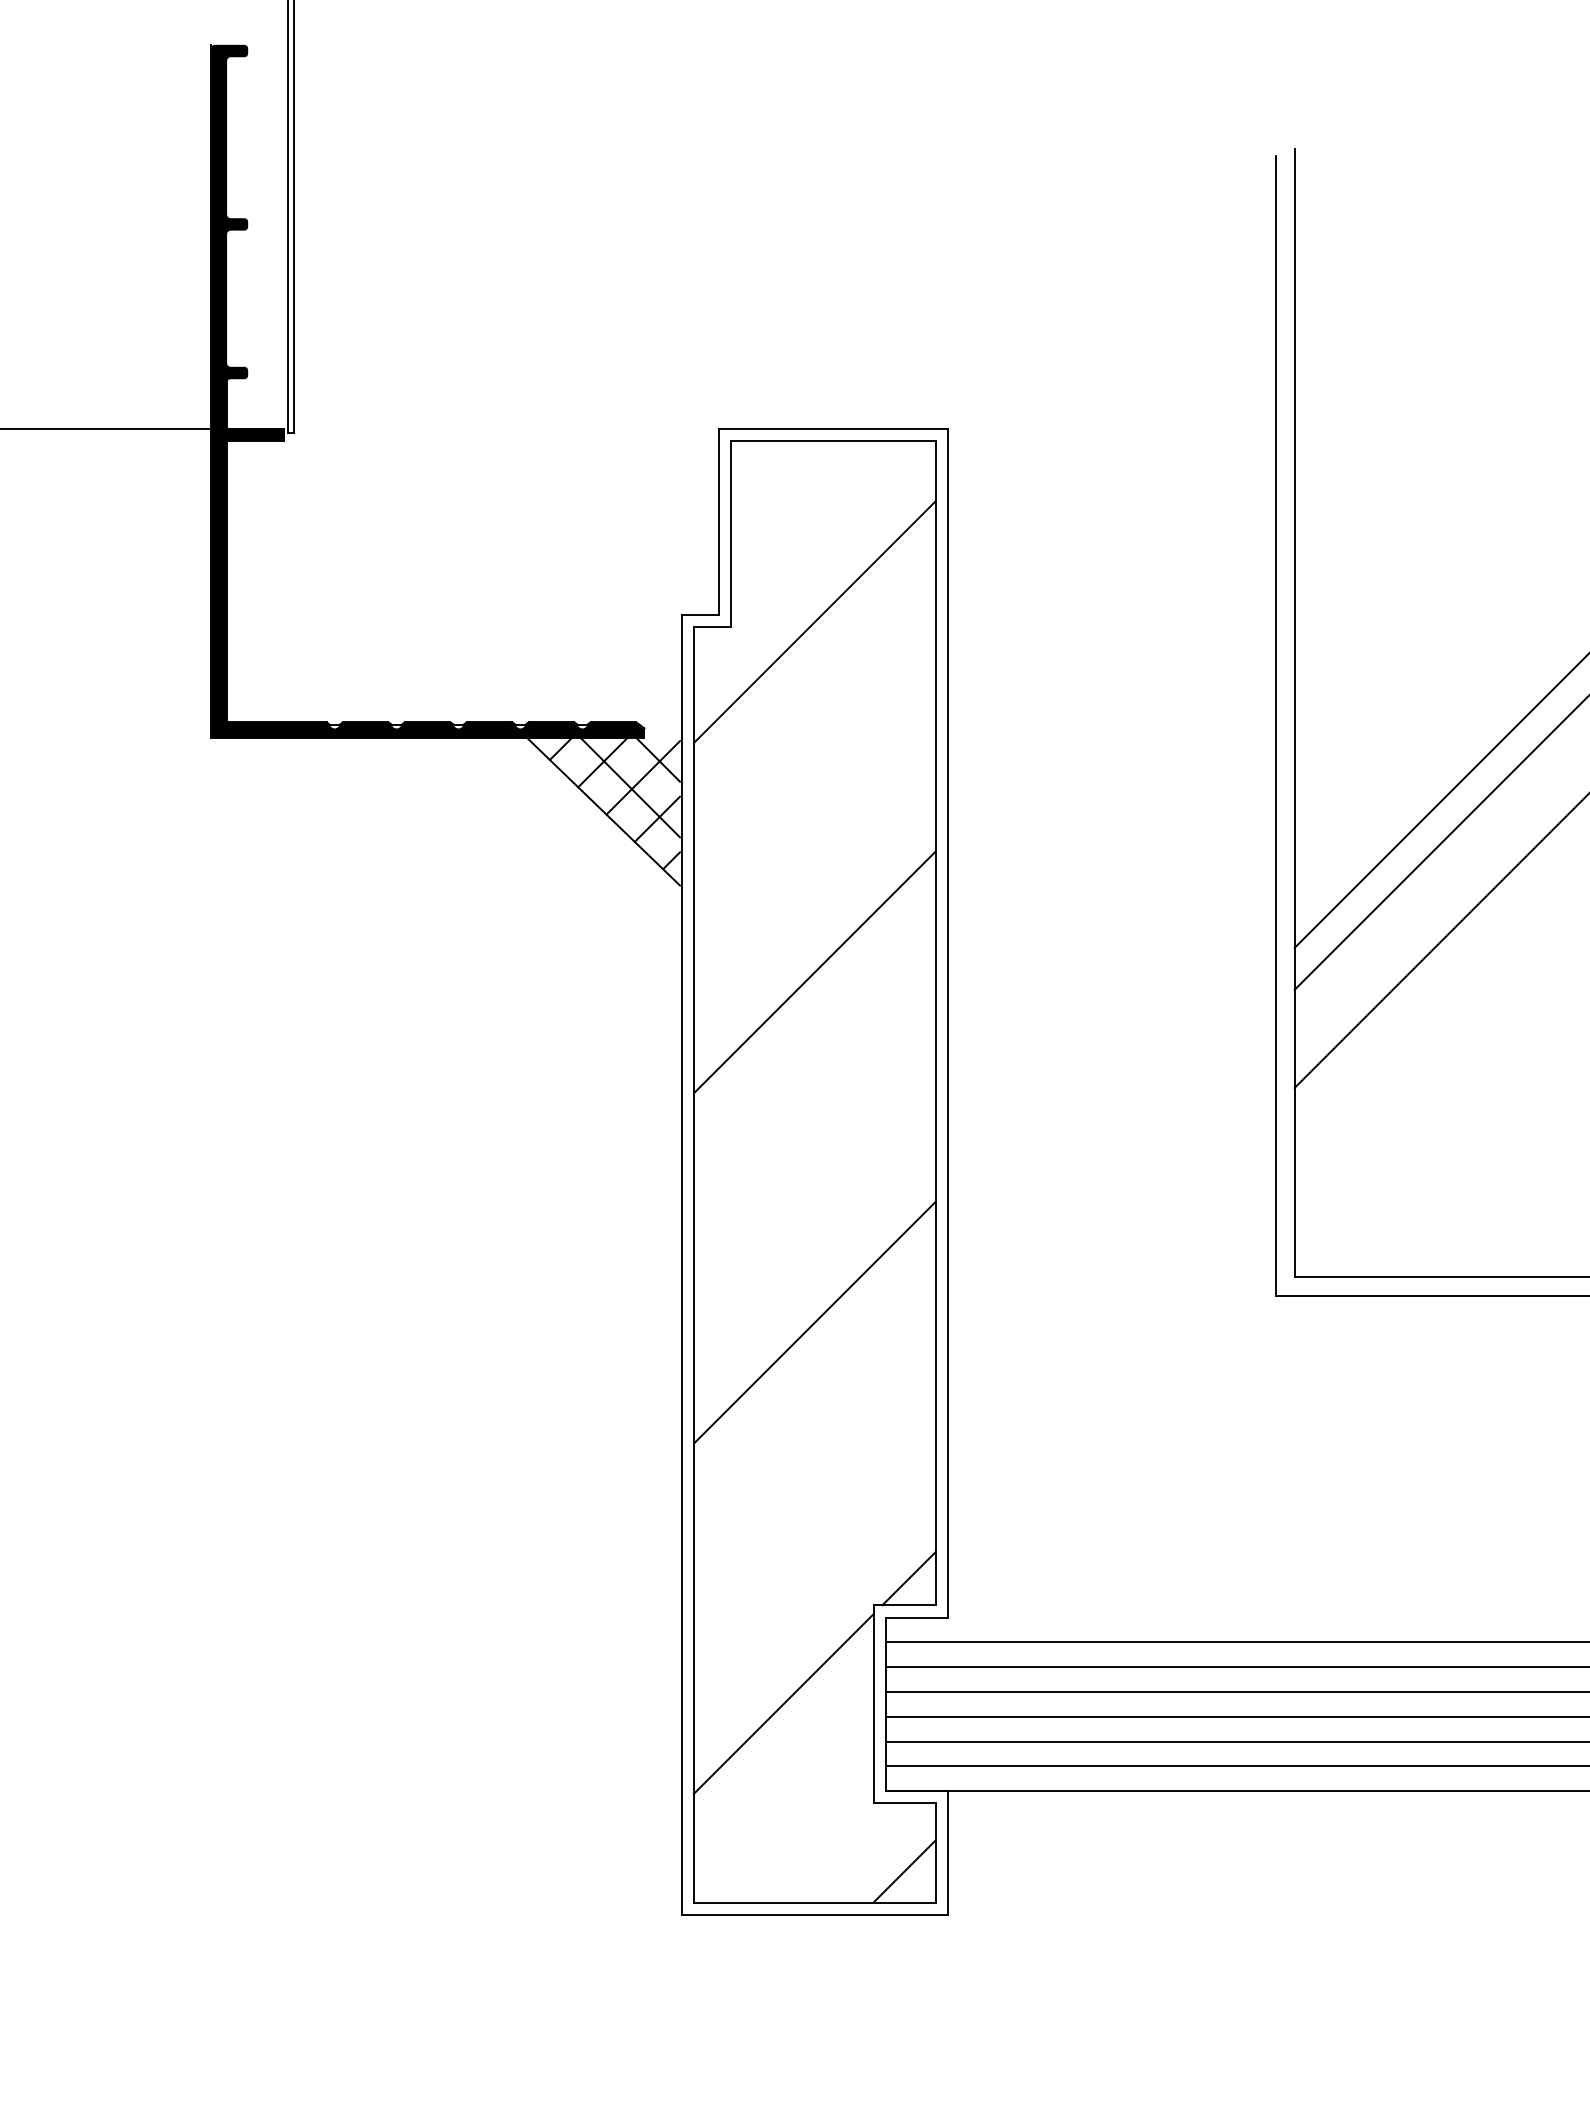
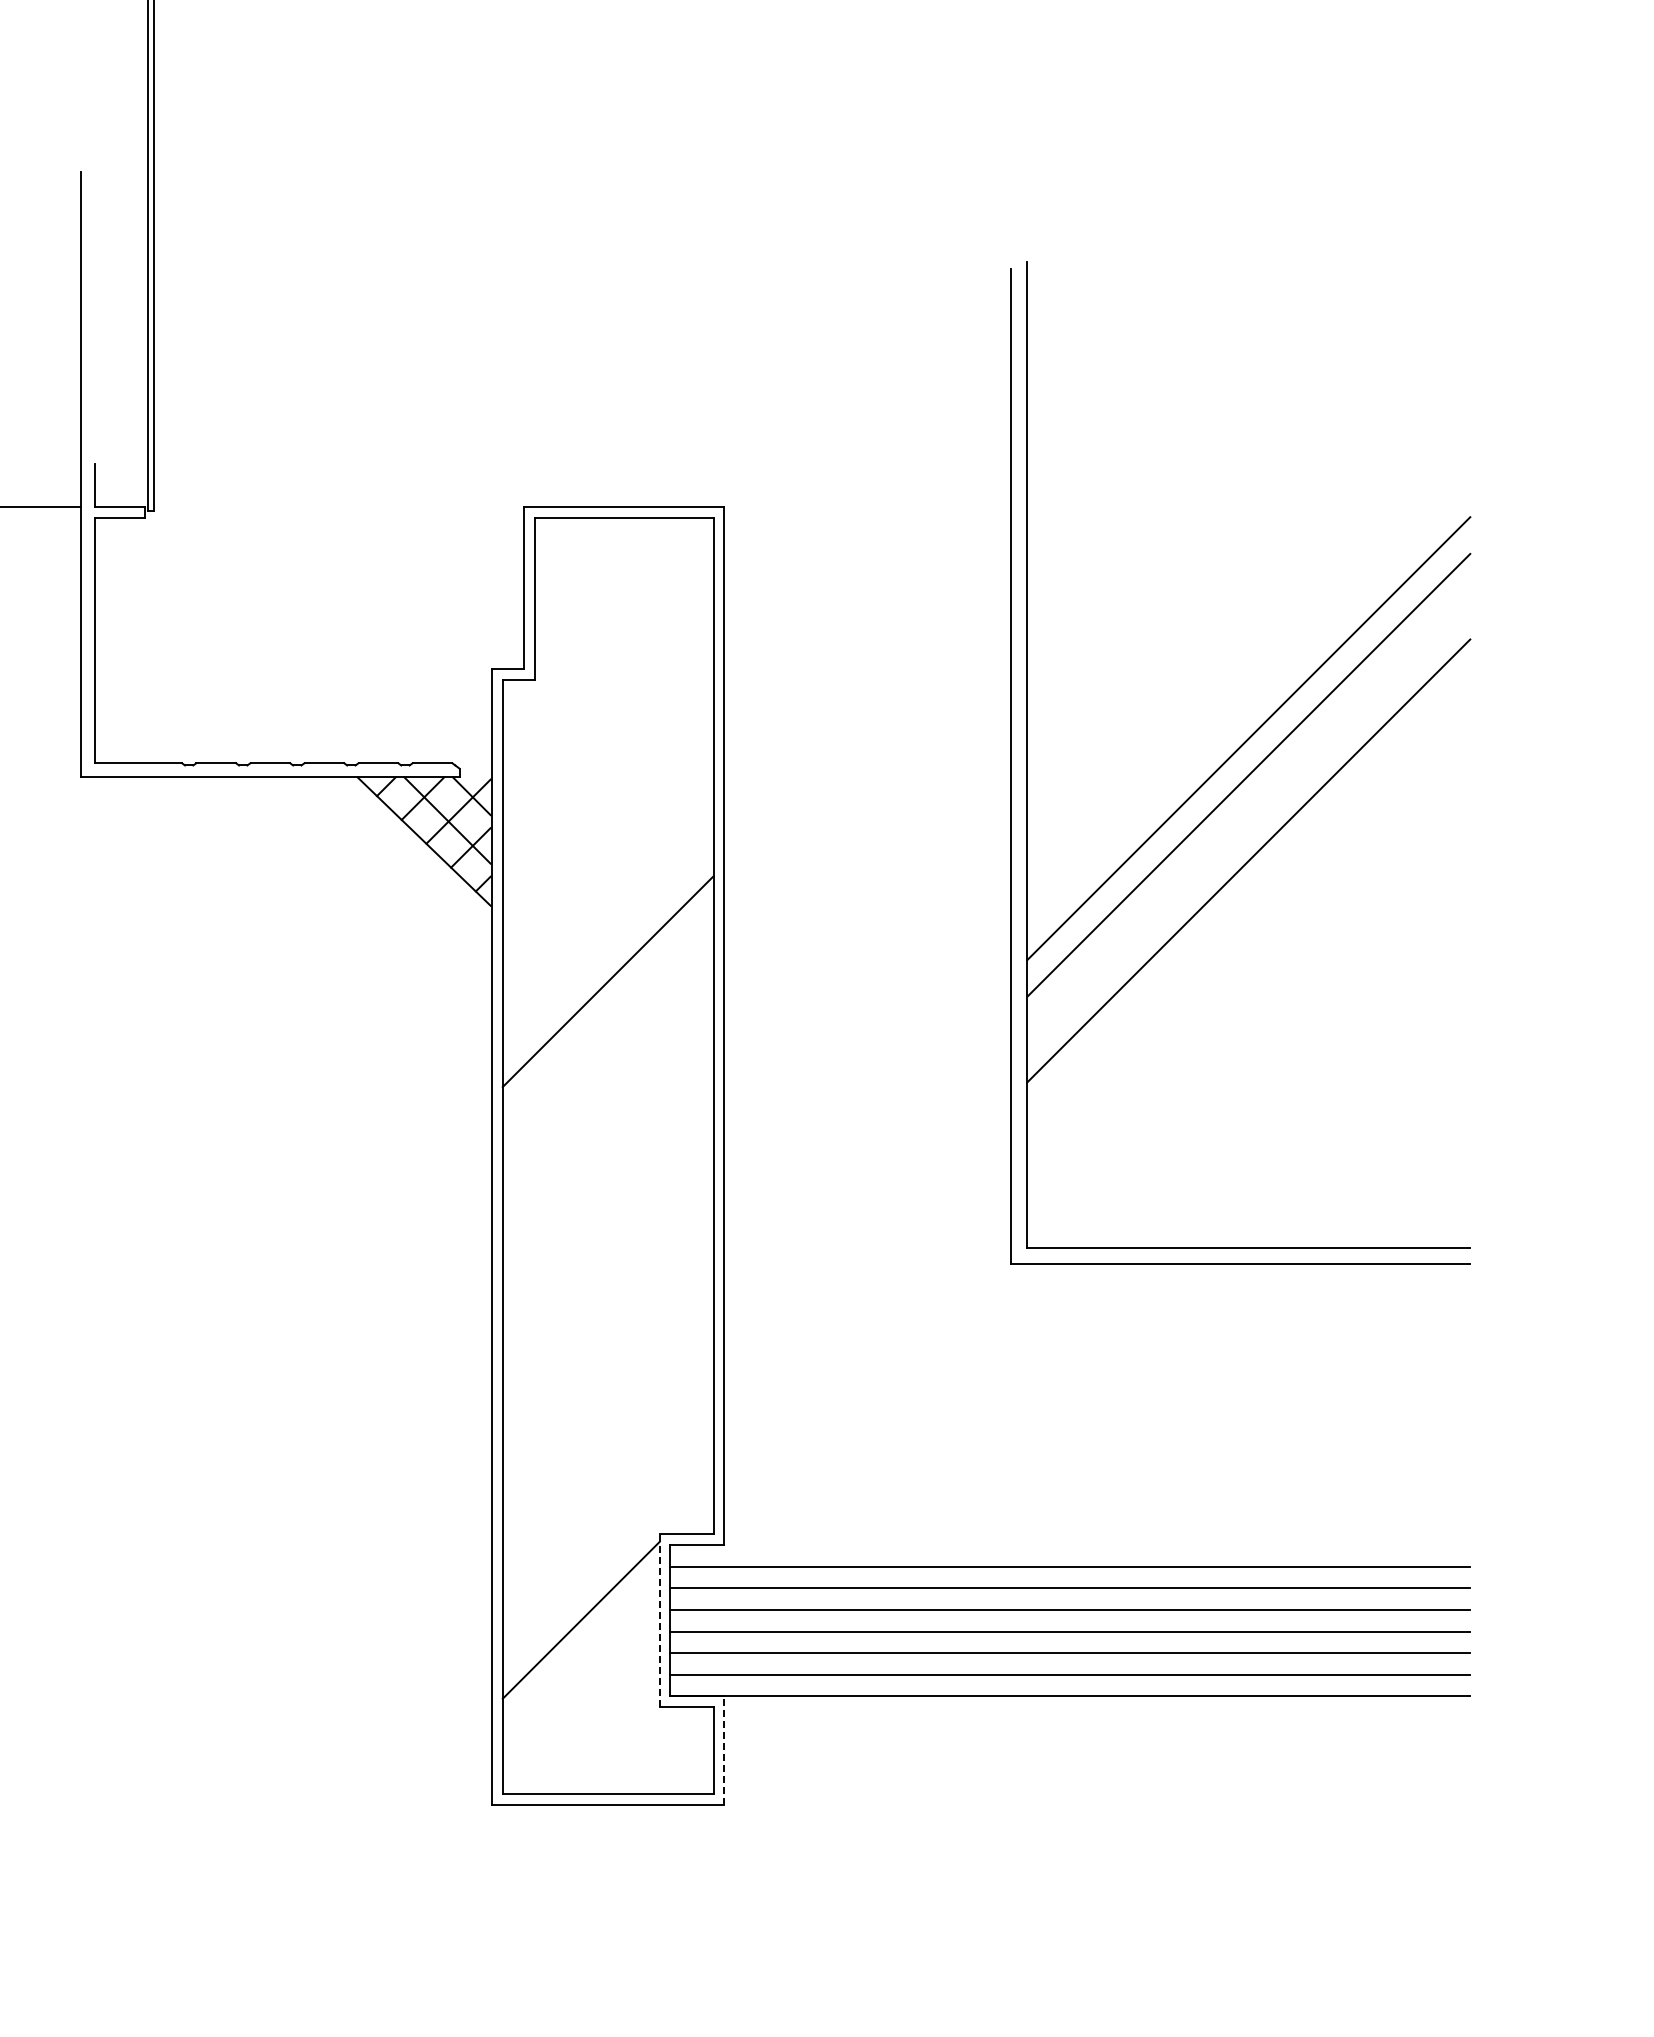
fill: (427, 391) -> (270, 474), removed
line: (813, 621) -> (607, 675), removed
line: (813, 1322) -> (607, 1287), removed
line: (908, 1578) -> (690, 1510), removed
line: (873, 1704) -> (659, 1620), solid -> dashed
line: (947, 1851) -> (724, 1749), solid -> dashed
line: (904, 1871) -> (686, 1766), removed

